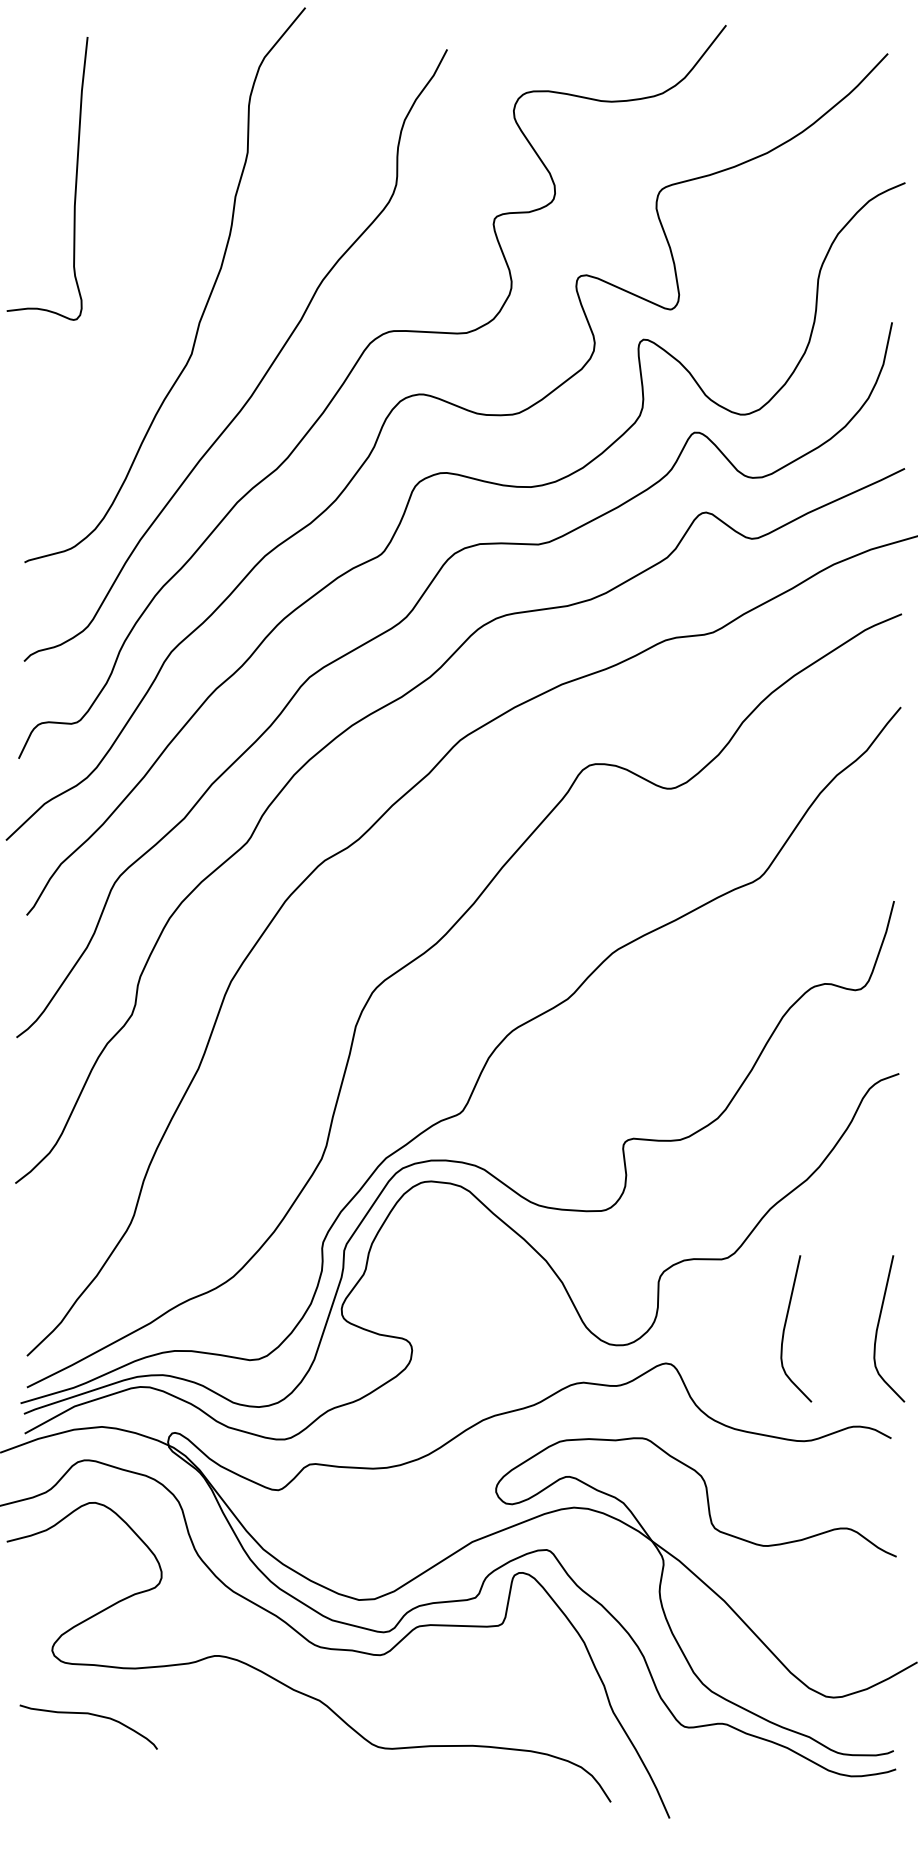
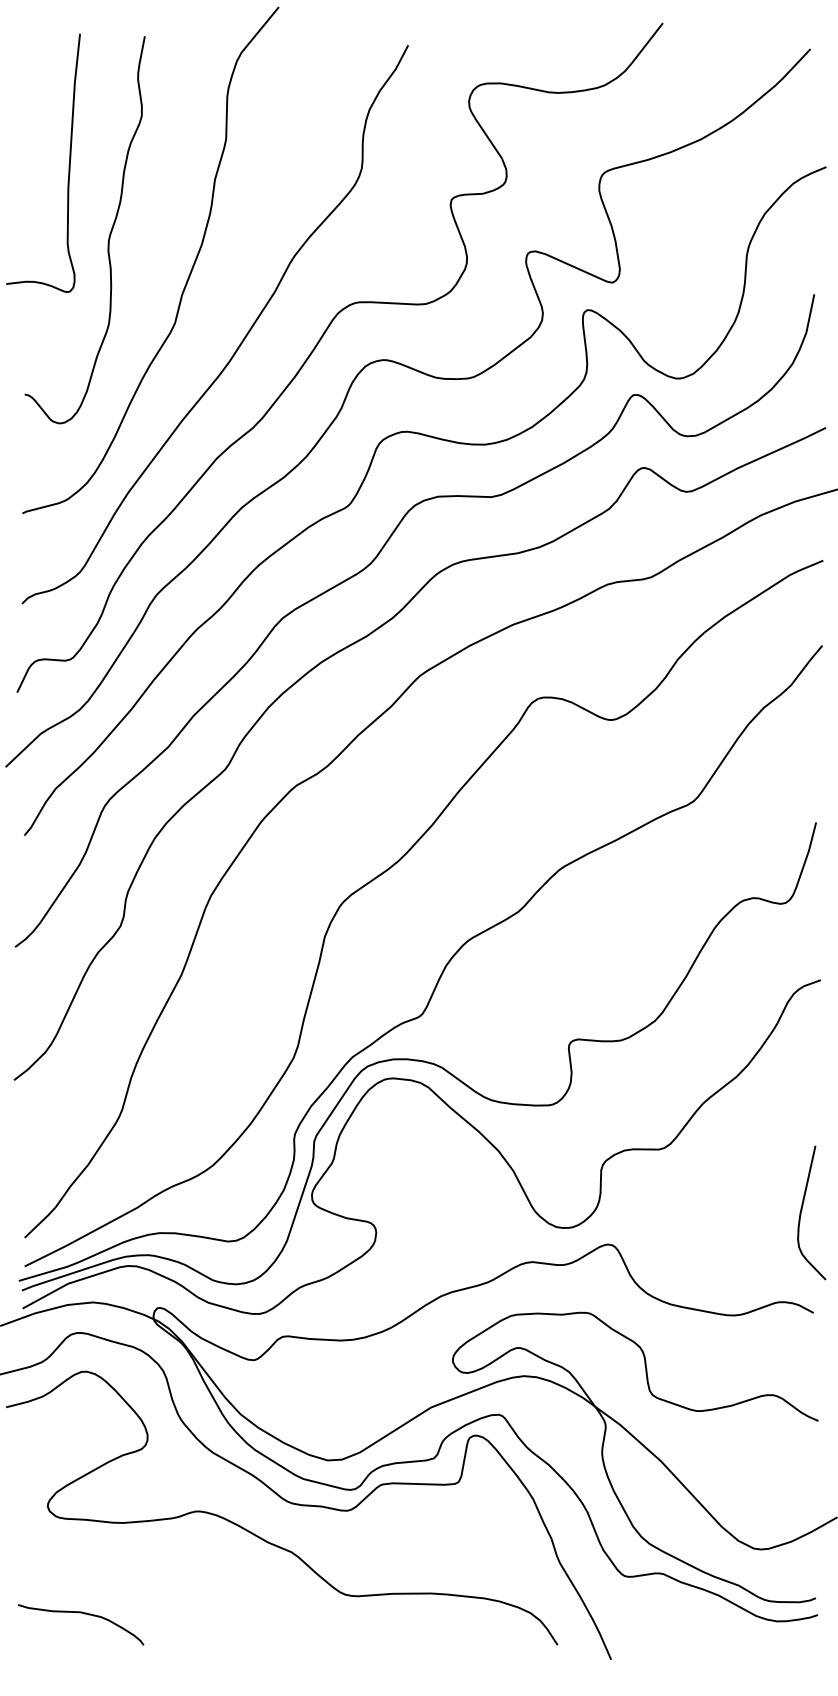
curve: (119, 257) -> (109, 235), added
curve: (786, 1324) -> (717, 1208), removed
curve: (91, 1715) -> (83, 1614), moved

